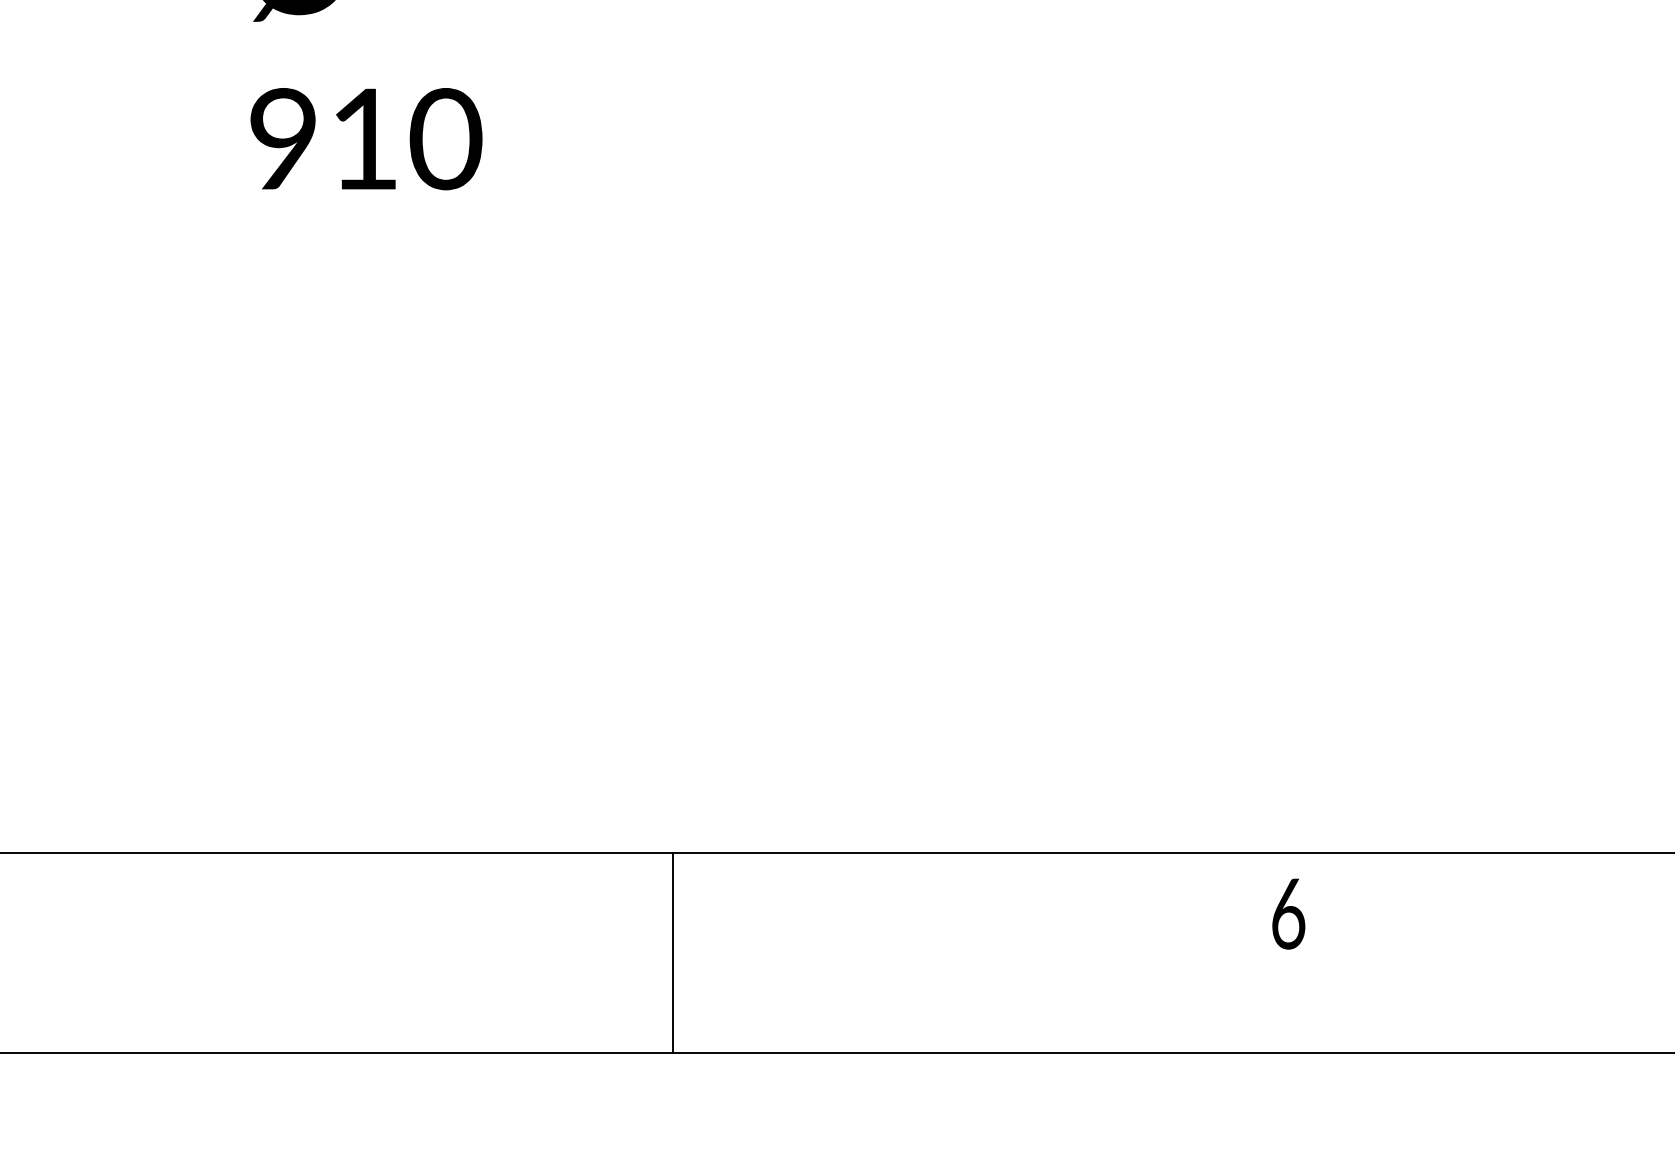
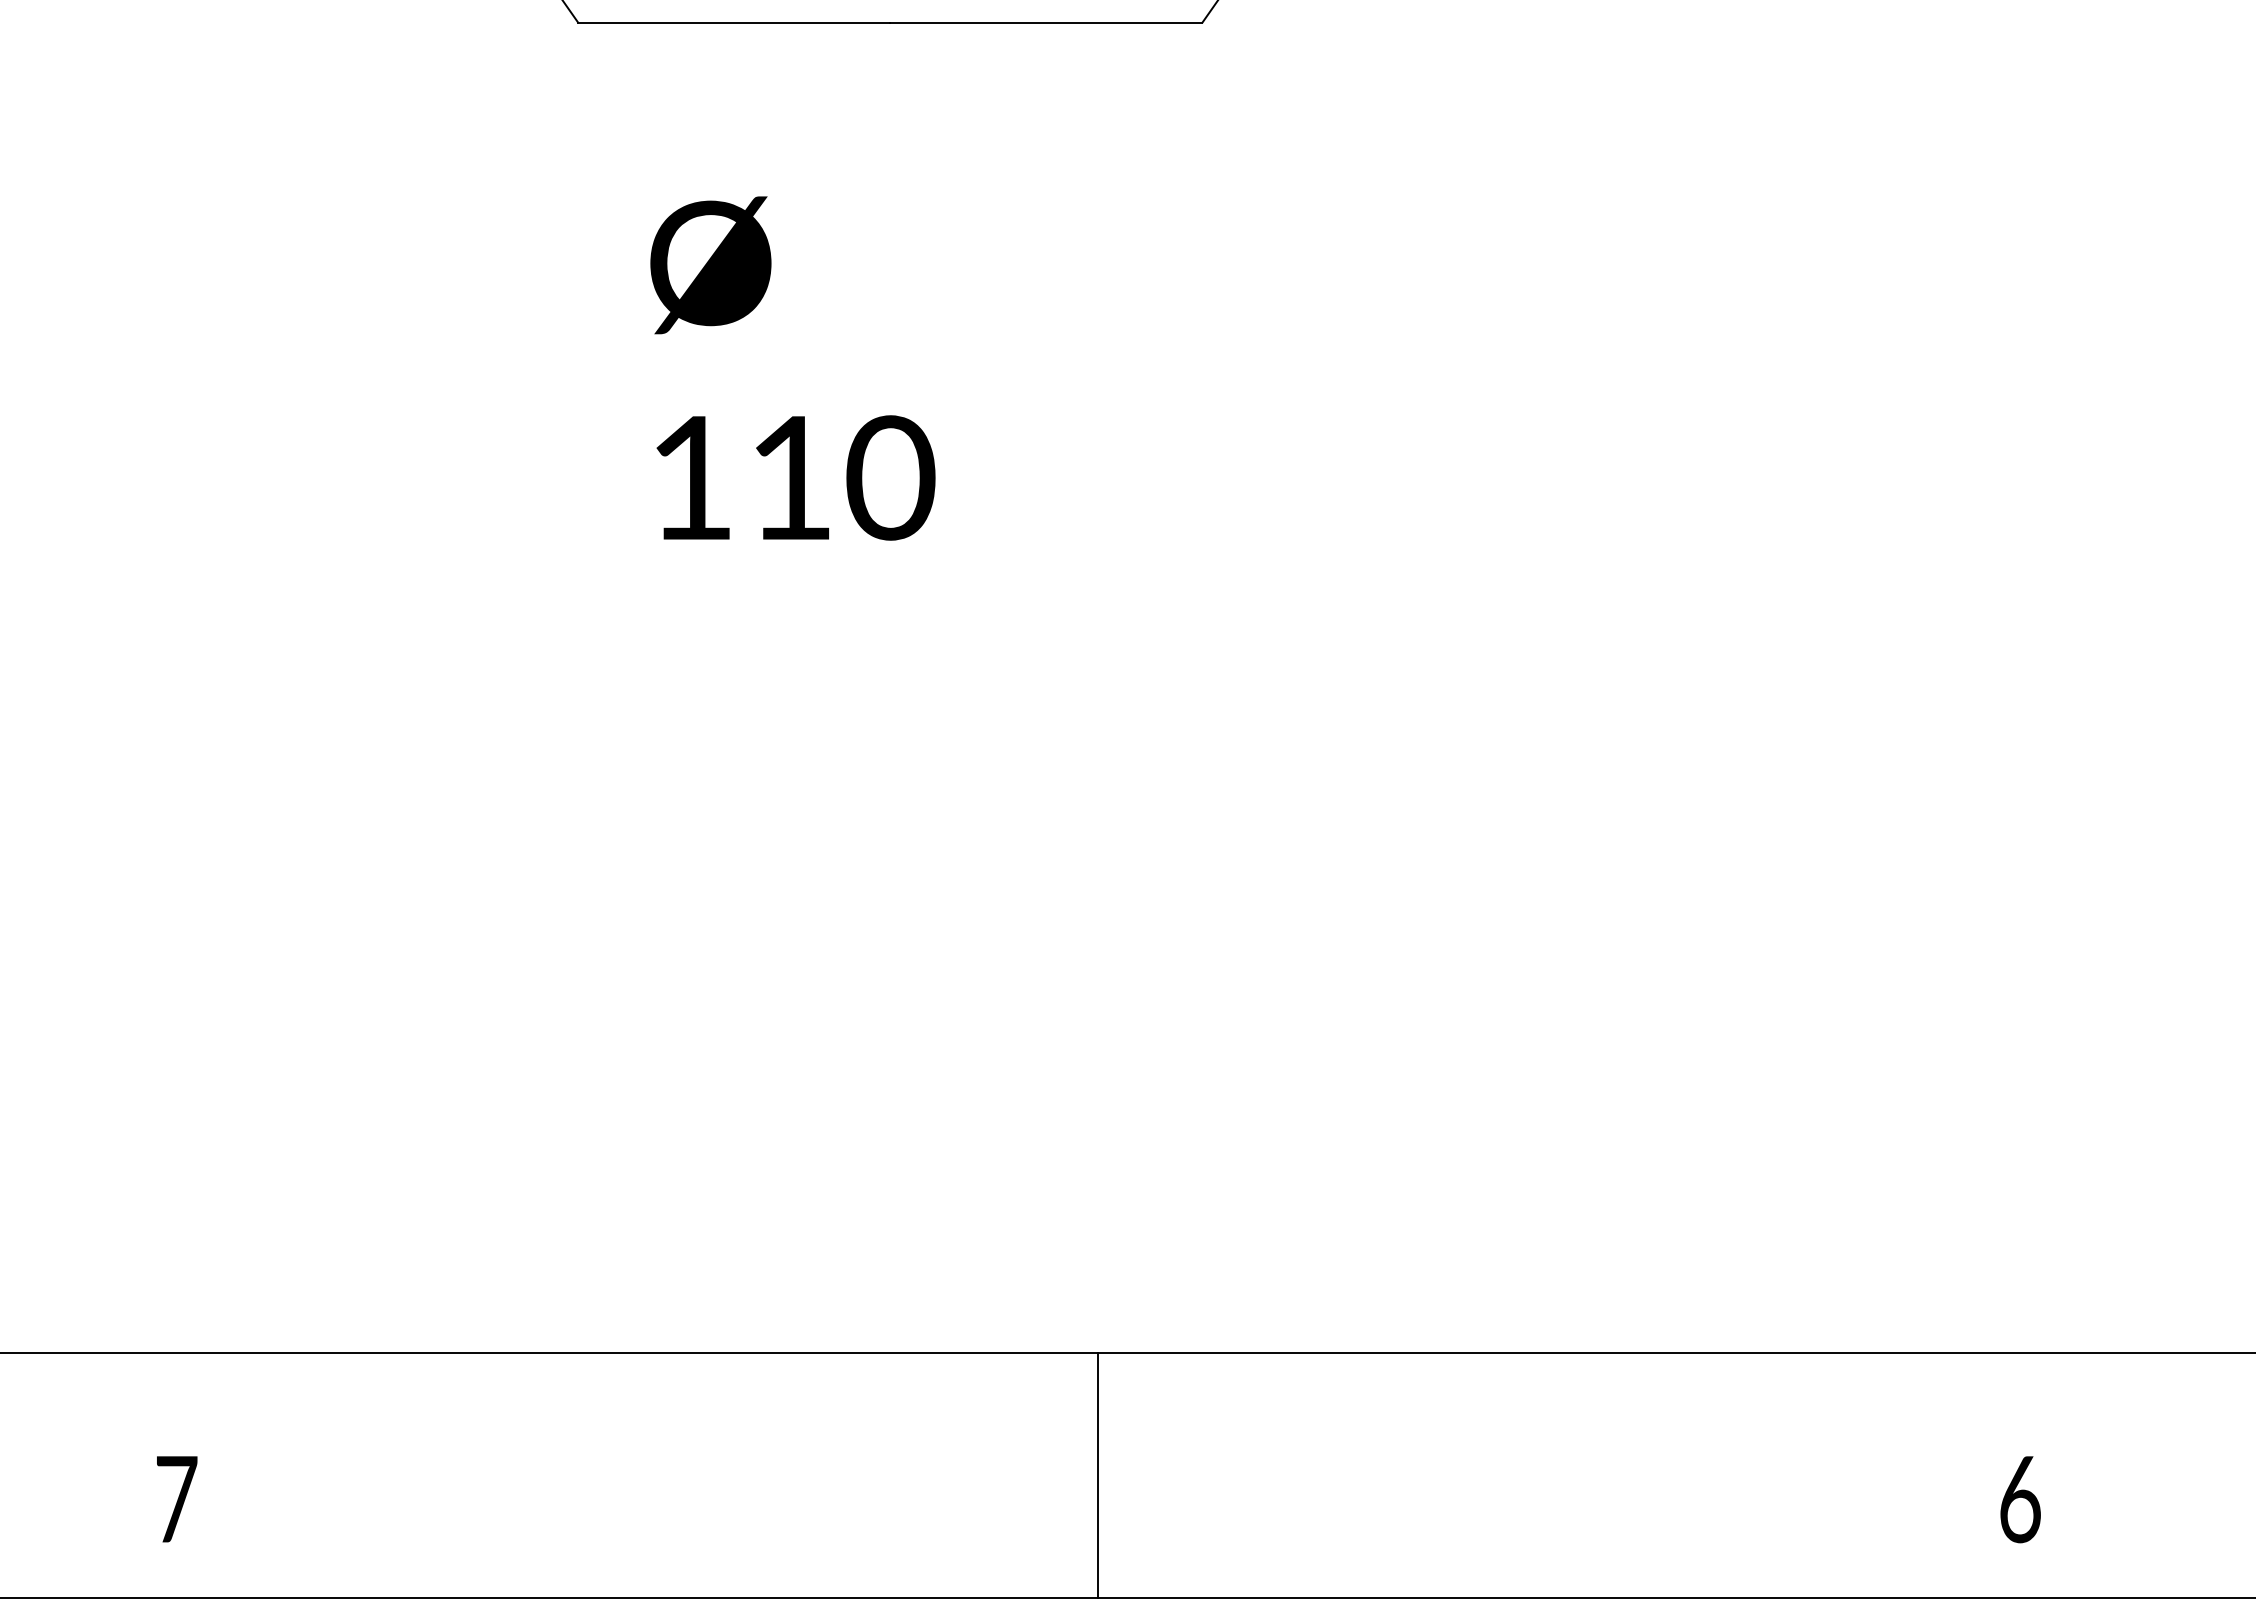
text: (282, 138) -> (690, 477), 910 -> 110
text: (1288, 913) -> (2020, 1499), moved
line: (673, 953) -> (1098, 1475), moved

